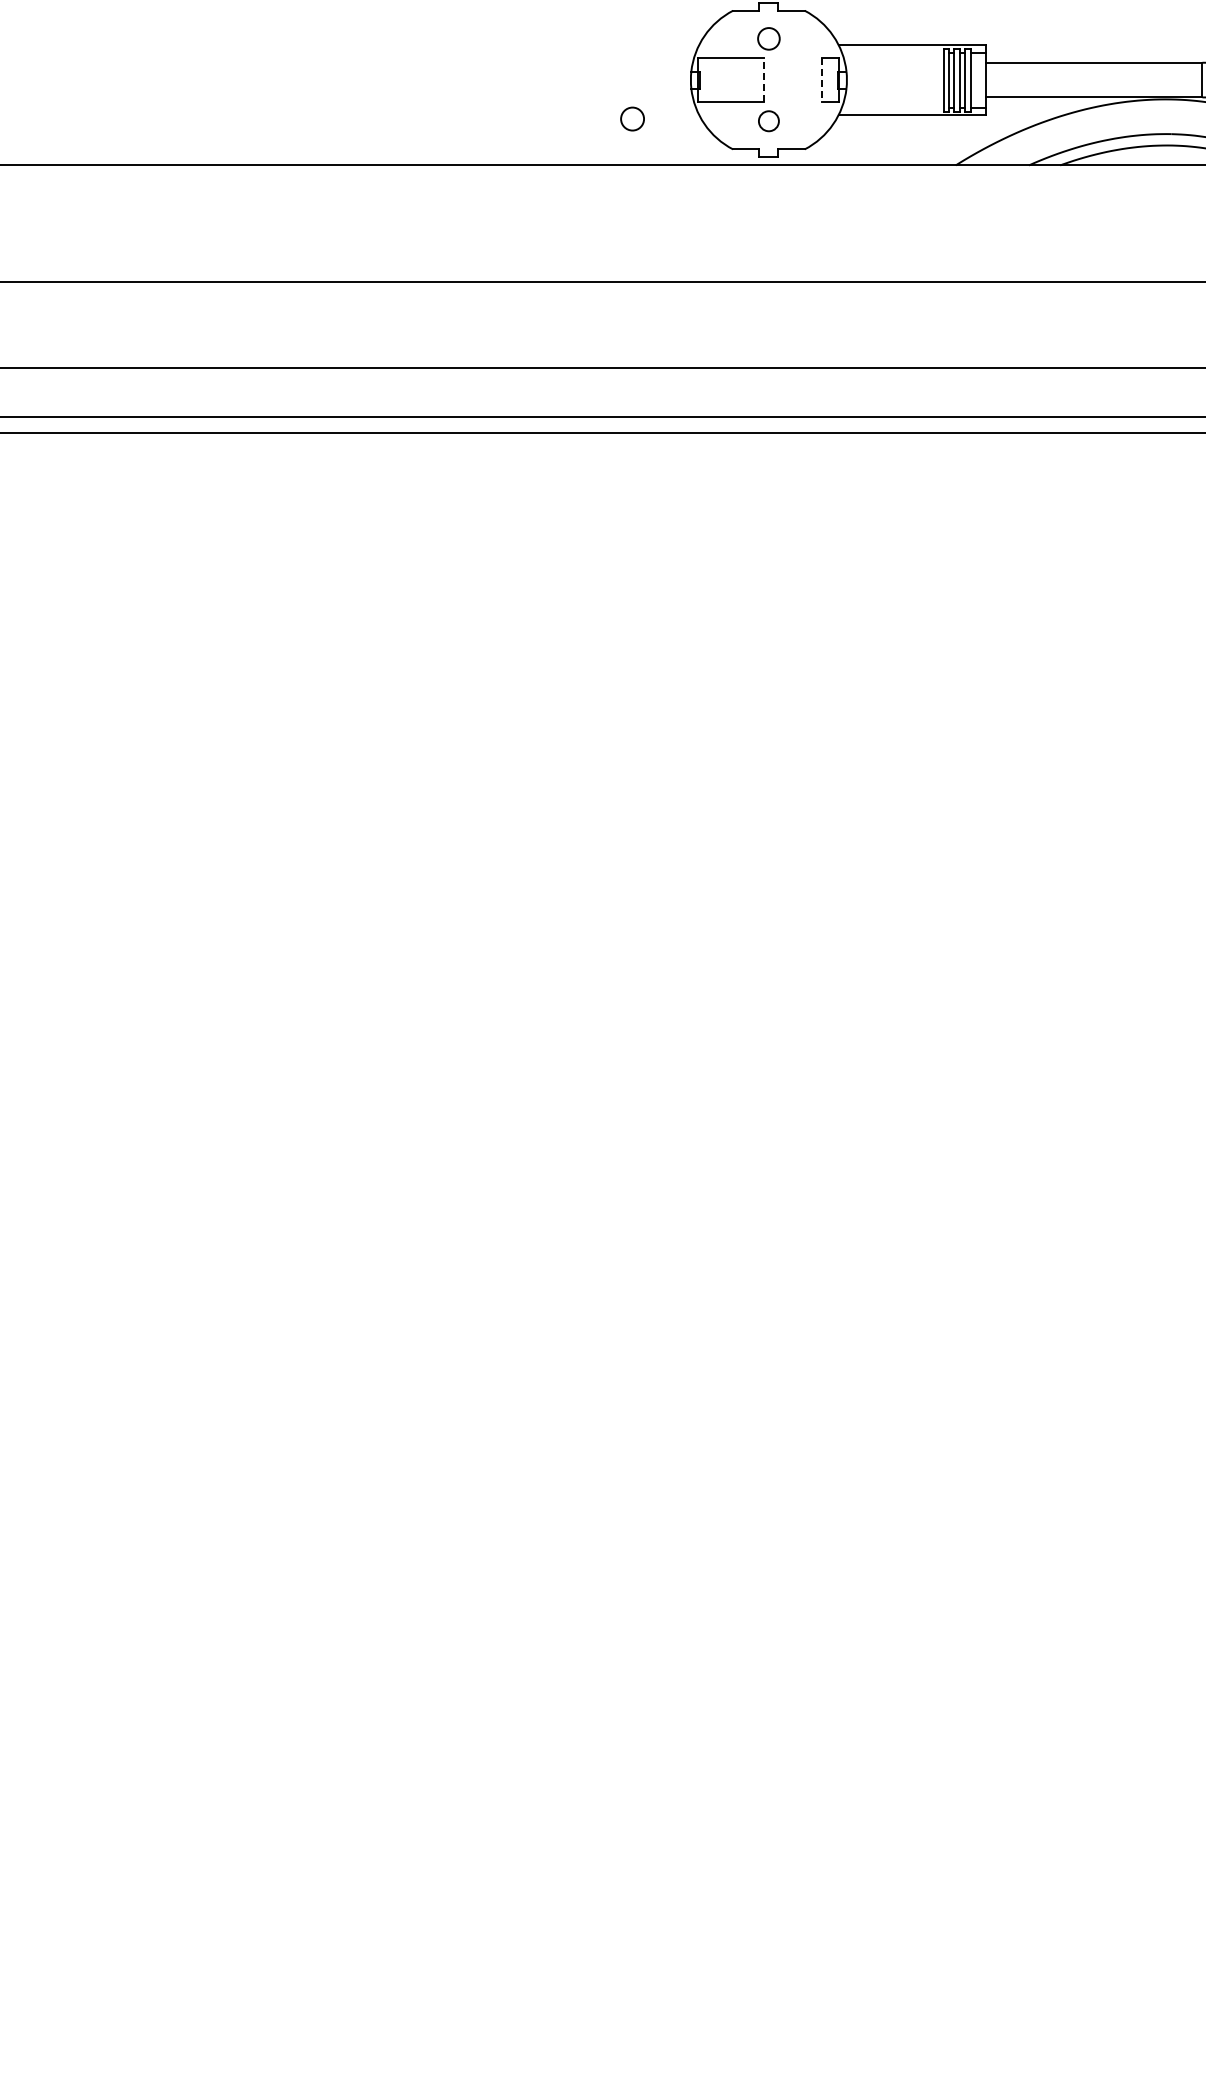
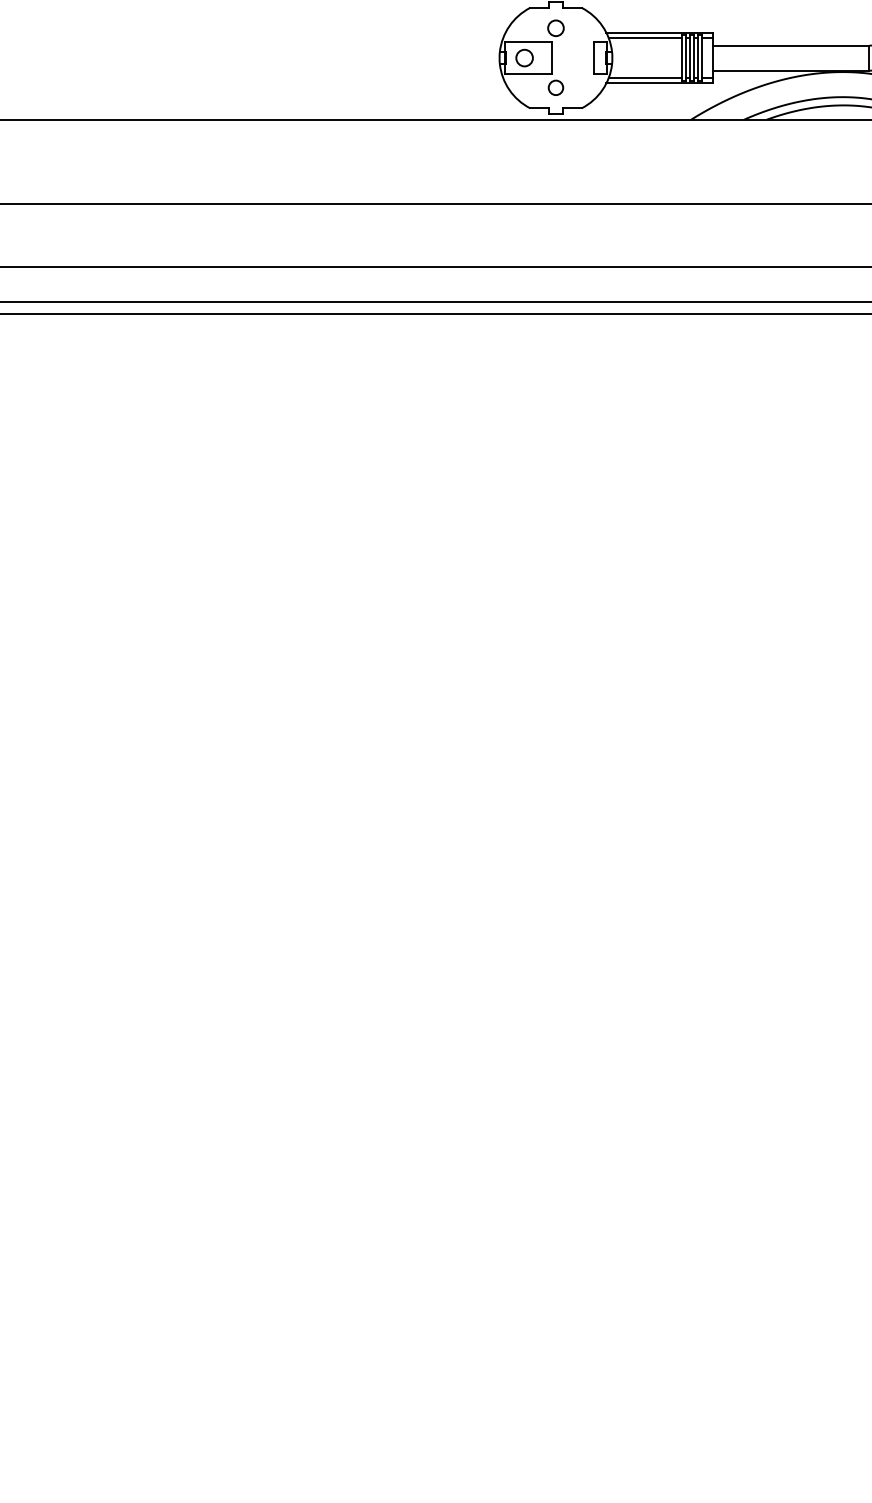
line: (892, 52) -> (645, 38), added
line: (763, 80) -> (552, 58), dashed -> solid
line: (822, 80) -> (594, 58), dashed -> solid
line: (892, 107) -> (645, 77), added
circle: (632, 118) -> (524, 57), moved

